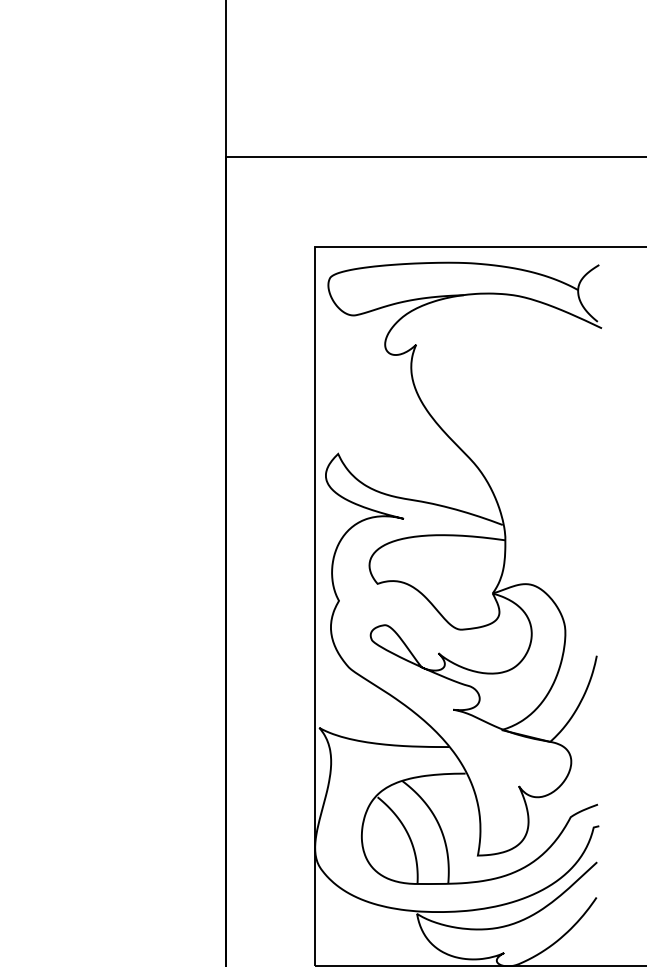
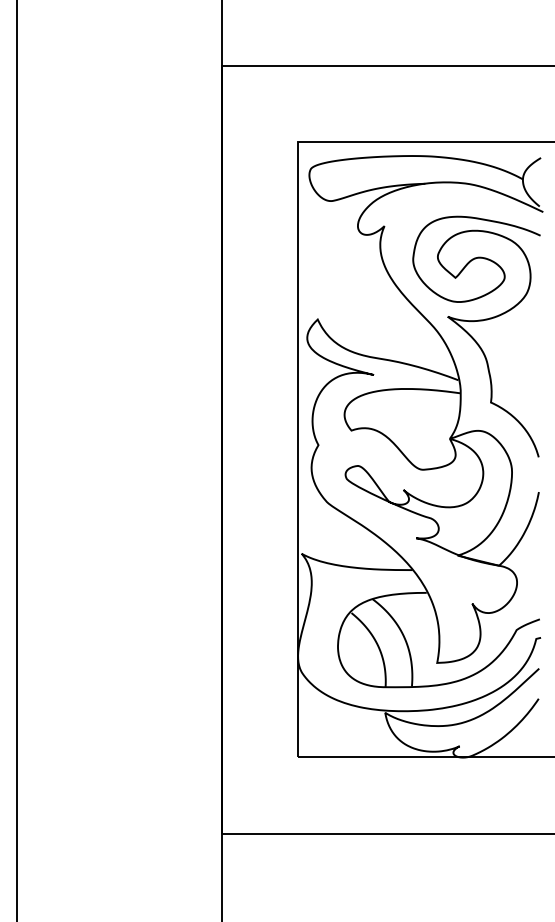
curve: (521, 476) -> (474, 338), added

